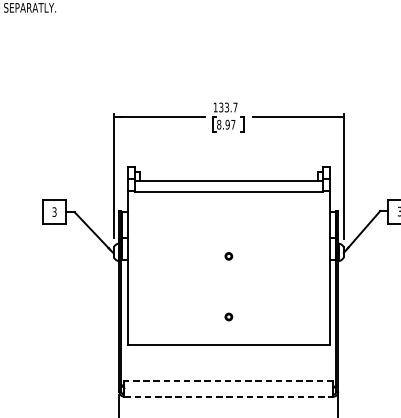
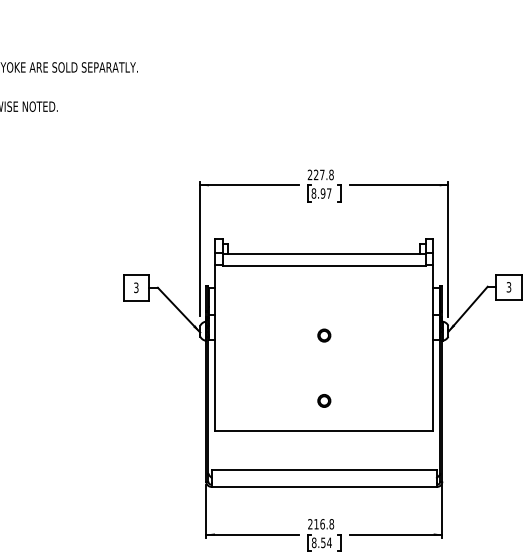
text: (225, 107) -> (320, 174), 133.7 -> 227.8
circle: (228, 256) -> (324, 335), size x1.67
circle: (228, 316) -> (324, 400), size x1.67
line: (228, 380) -> (324, 469), dashed -> solid
line: (228, 396) -> (324, 486), dashed -> solid

